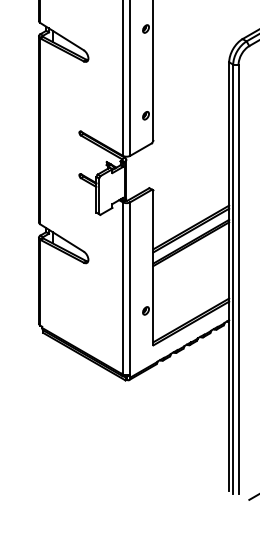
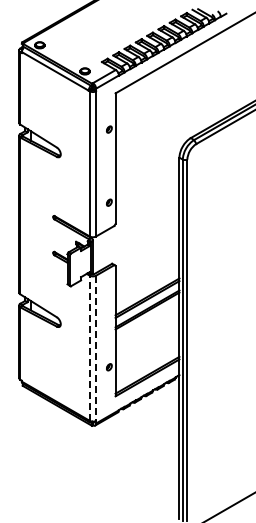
line: (122, 288) -> (89, 348), solid -> dashed
line: (130, 288) -> (96, 348), solid -> dashed

